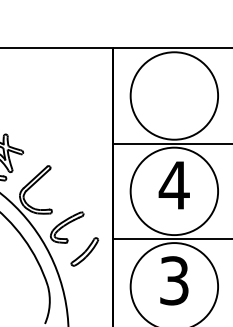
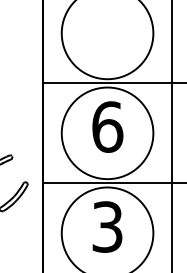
text: (173, 185) -> (106, 127), 4 -> 6

